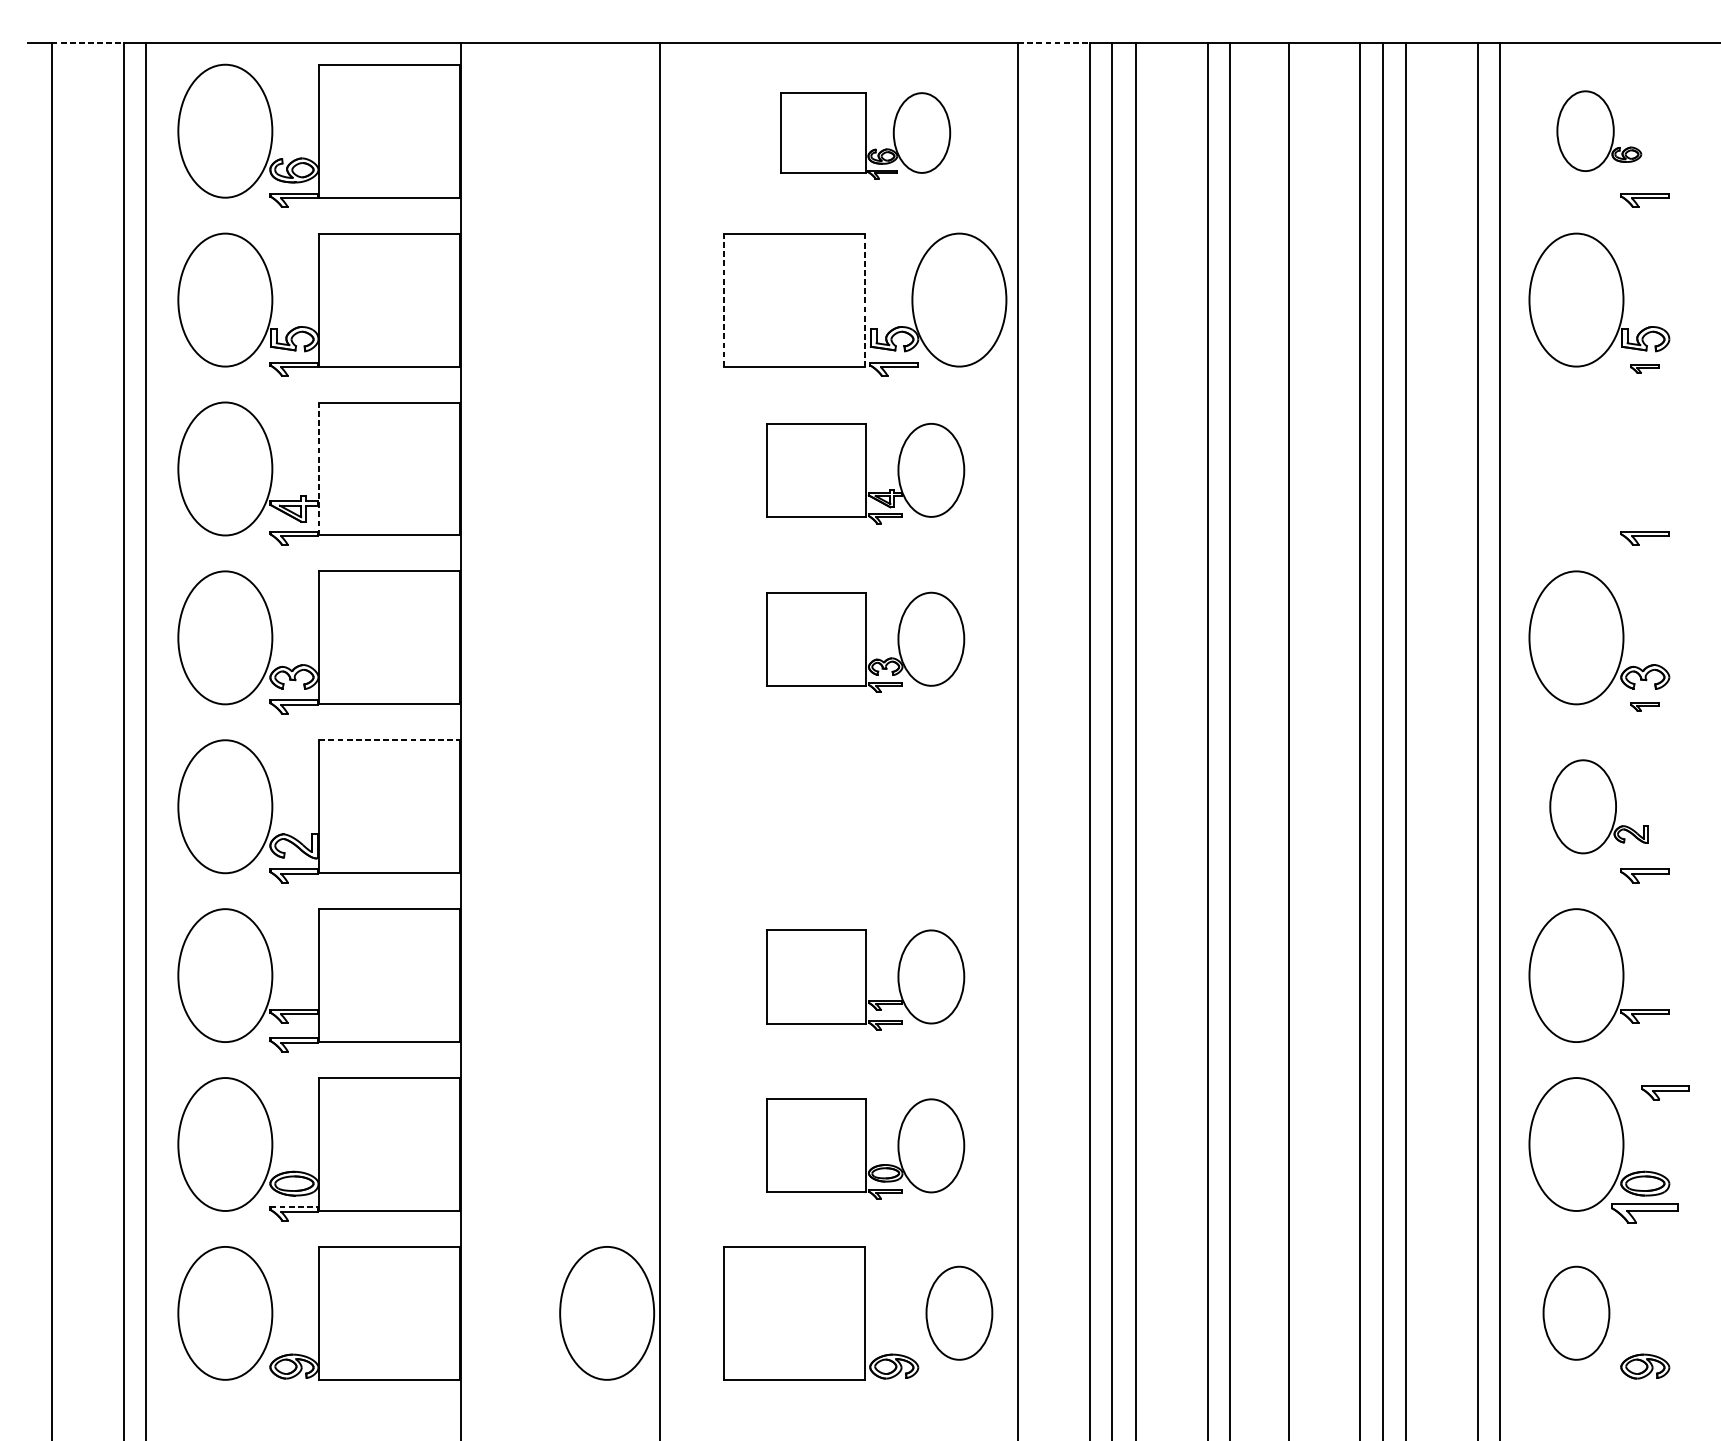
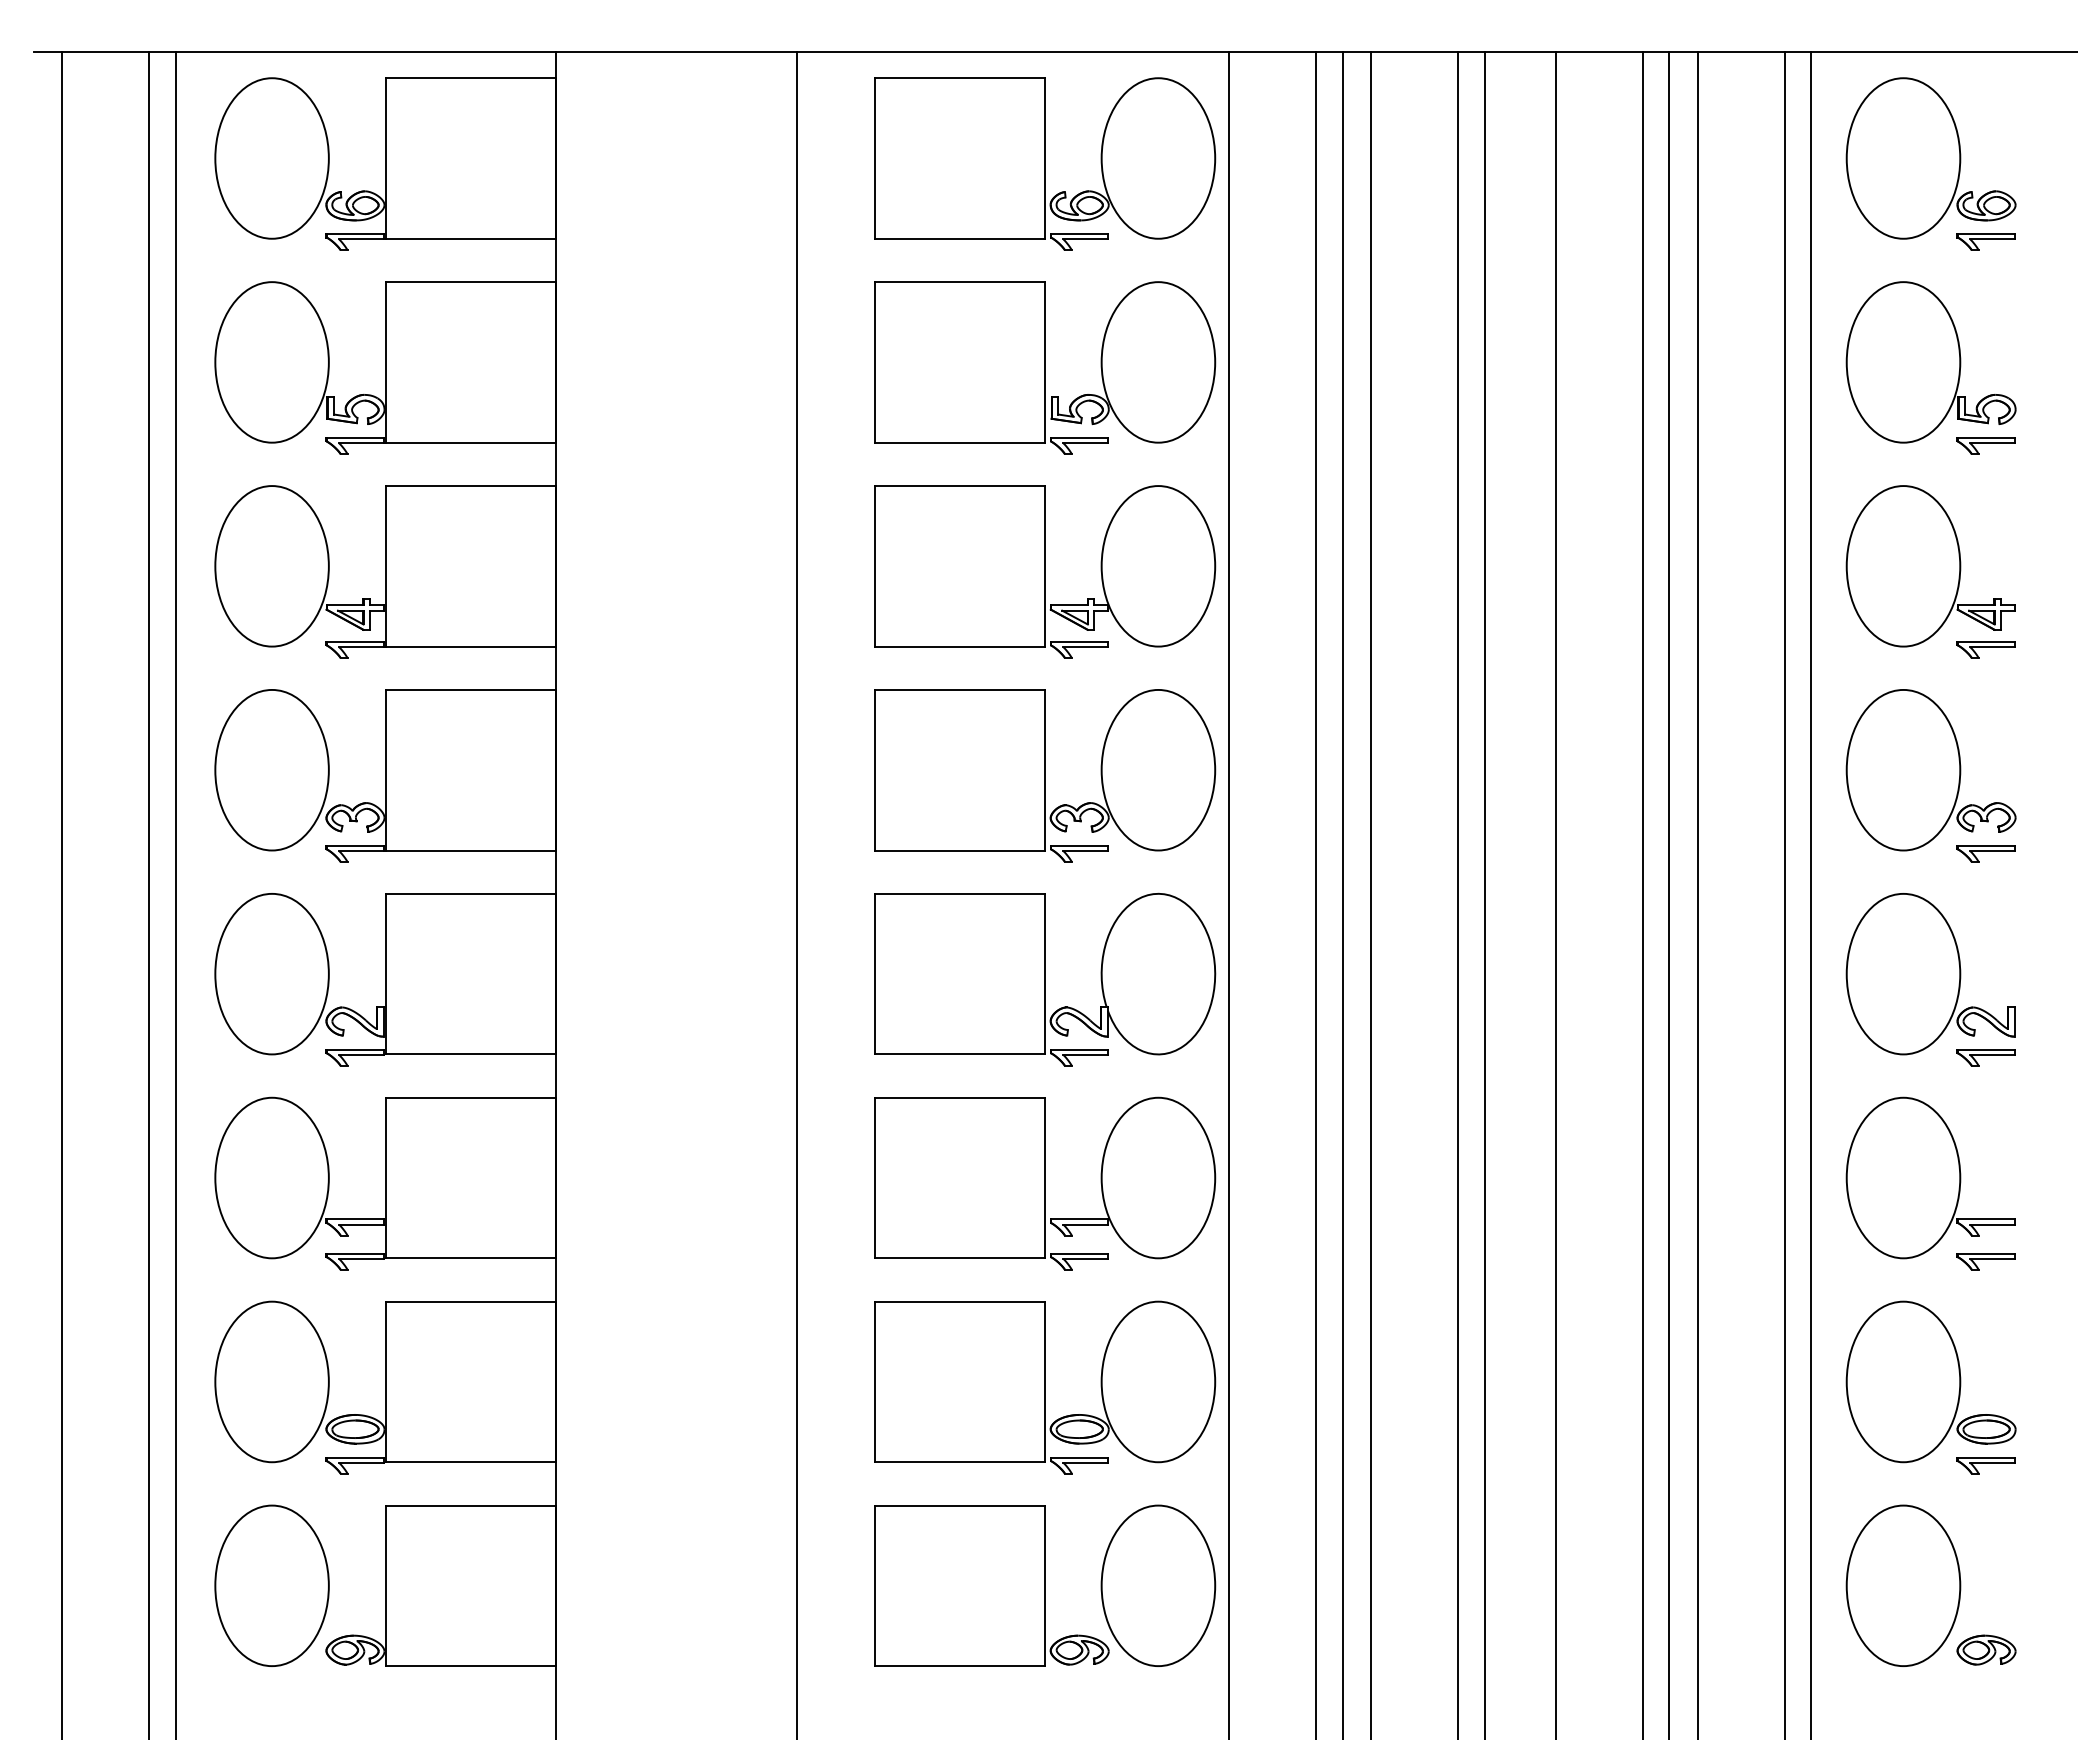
line: (88, 43) -> (106, 52), dashed -> solid
line: (1054, 43) -> (1273, 52), dashed -> solid
part: (1598, 131) -> (1930, 158), size x1.67
part: (865, 135) -> (1045, 163), size x1.67
line: (724, 299) -> (874, 361), dashed -> solid
line: (865, 300) -> (1044, 362), dashed -> solid
part: (1644, 368) -> (1985, 445), size x1.67
line: (319, 468) -> (385, 565), dashed -> solid
part: (1598, 469) -> (1930, 566), added
part: (865, 473) -> (1045, 571), size x1.43
part: (865, 642) -> (1045, 775), size x1.43
part: (1644, 706) -> (1985, 853), size x1.67
line: (390, 739) -> (471, 893), dashed -> solid
part: (1598, 807) -> (1930, 974), size x1.43
part: (865, 811) -> (1045, 979), added
part: (865, 980) -> (1045, 1183), size x1.43
part: (1665, 1092) -> (1985, 1261), moved
part: (865, 1149) -> (1045, 1387), size x1.43
line: (294, 1207) -> (355, 1457), dashed -> solid
part: (1644, 1213) -> (1985, 1465), size x0.71
part: (606, 1313) -> (732, 1585), removed
part: (959, 1313) -> (1158, 1585), size x1.43
part: (1576, 1313) -> (1903, 1585), size x1.43

